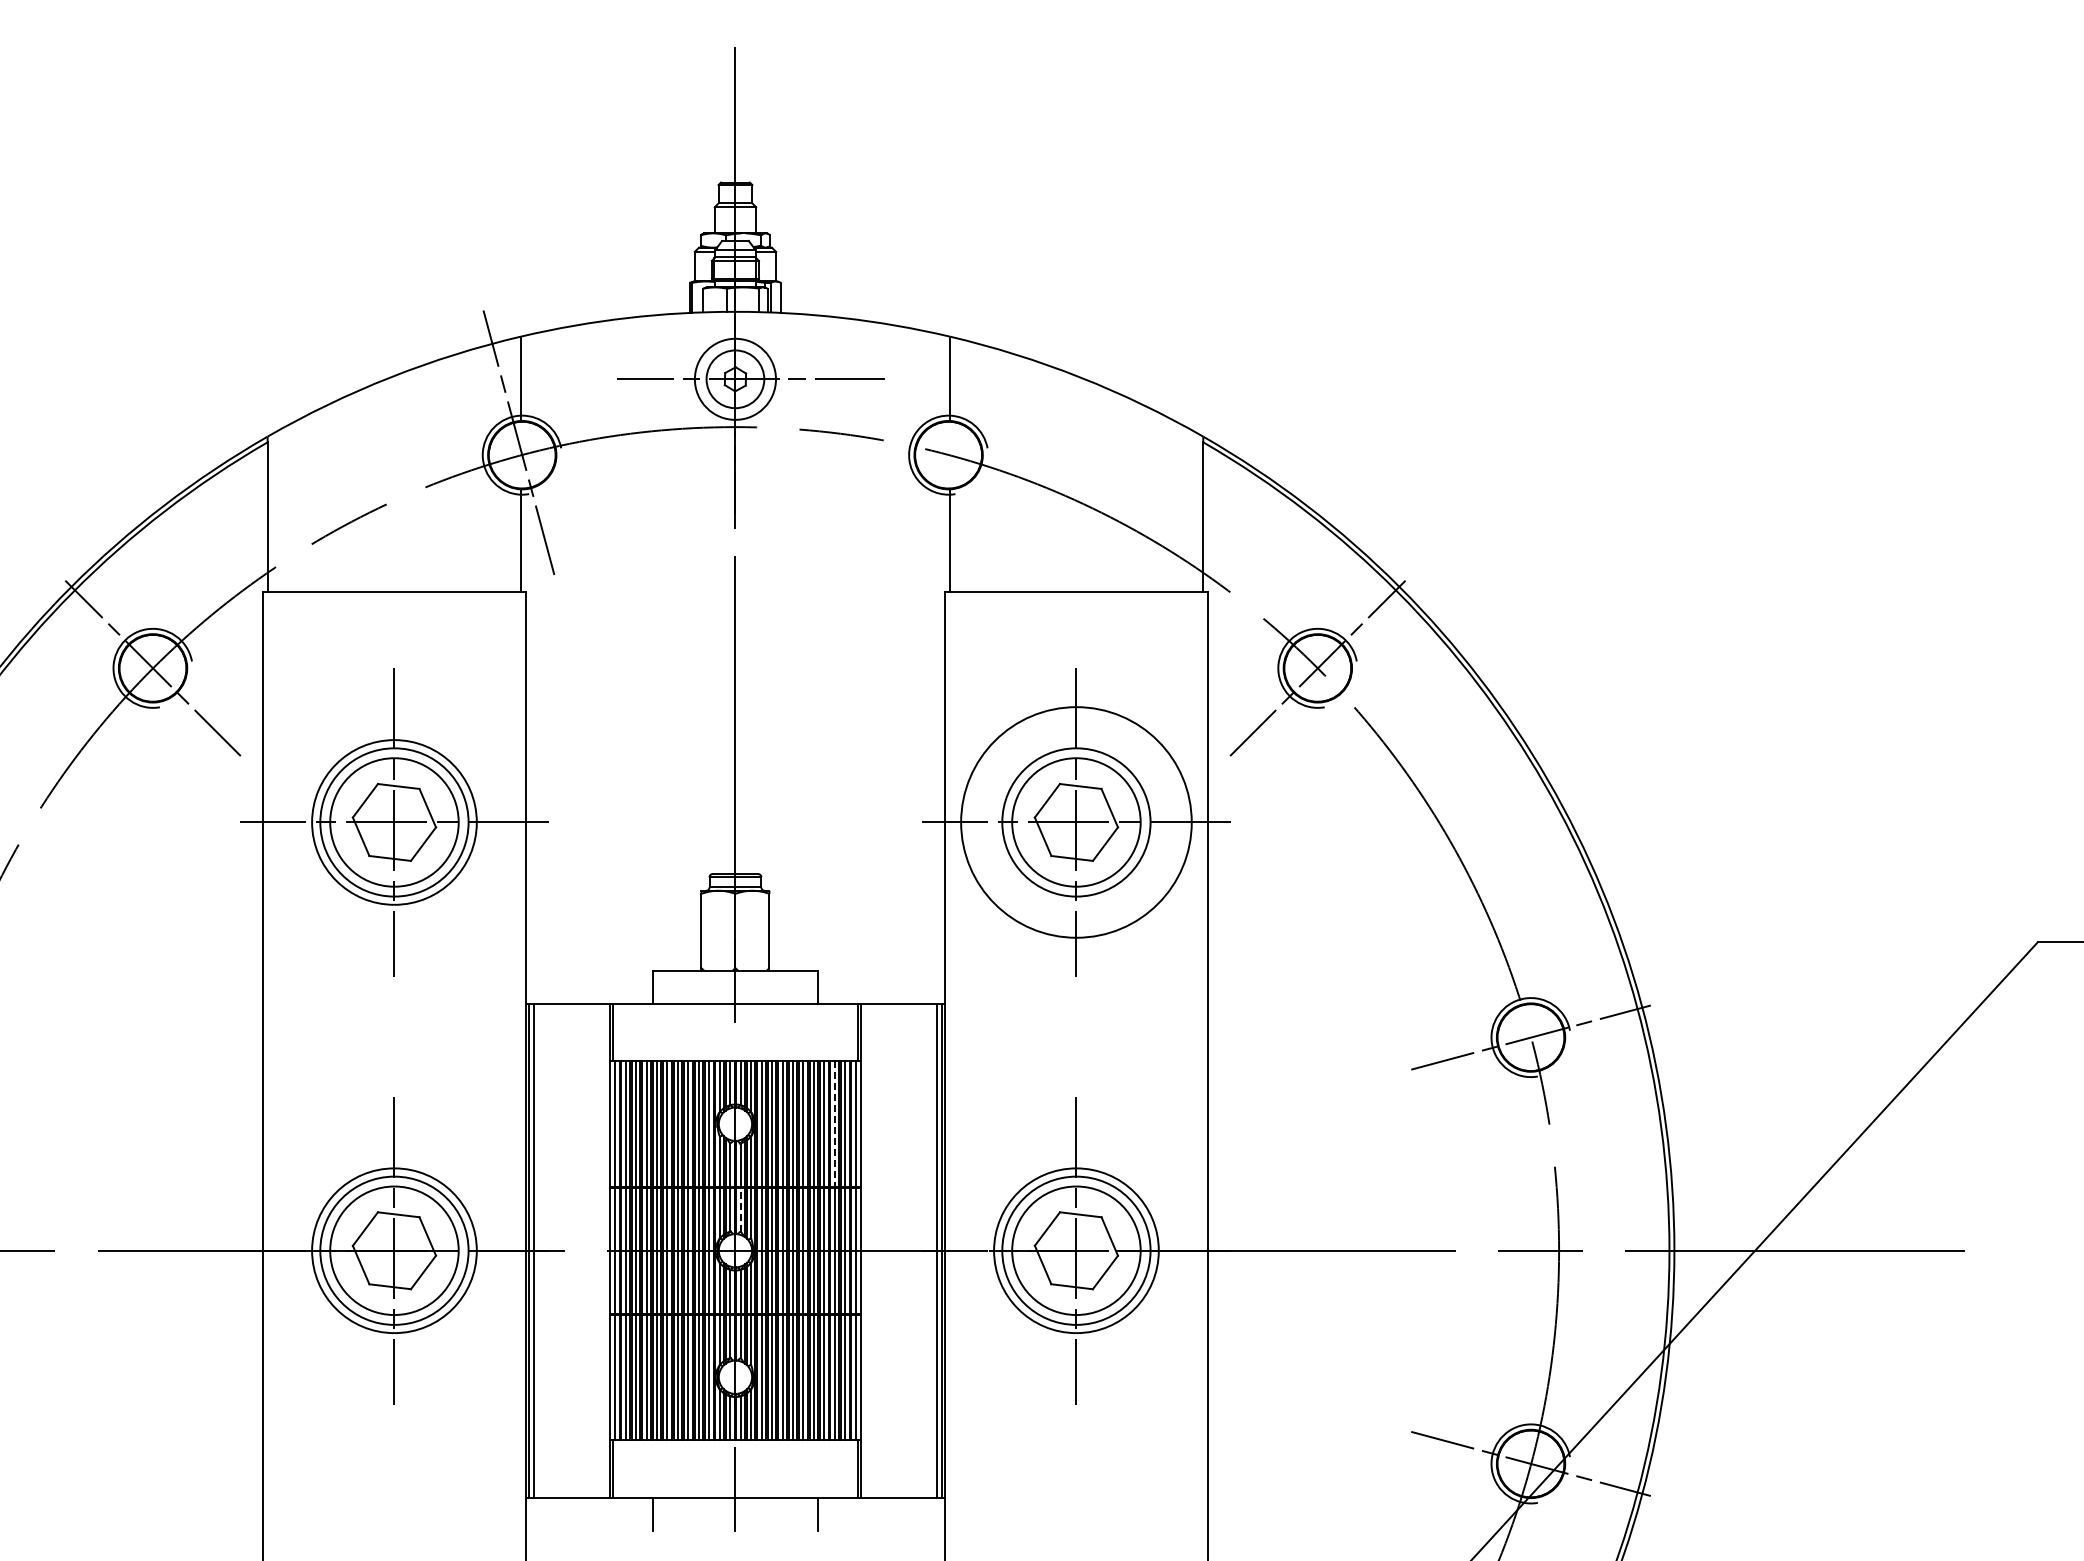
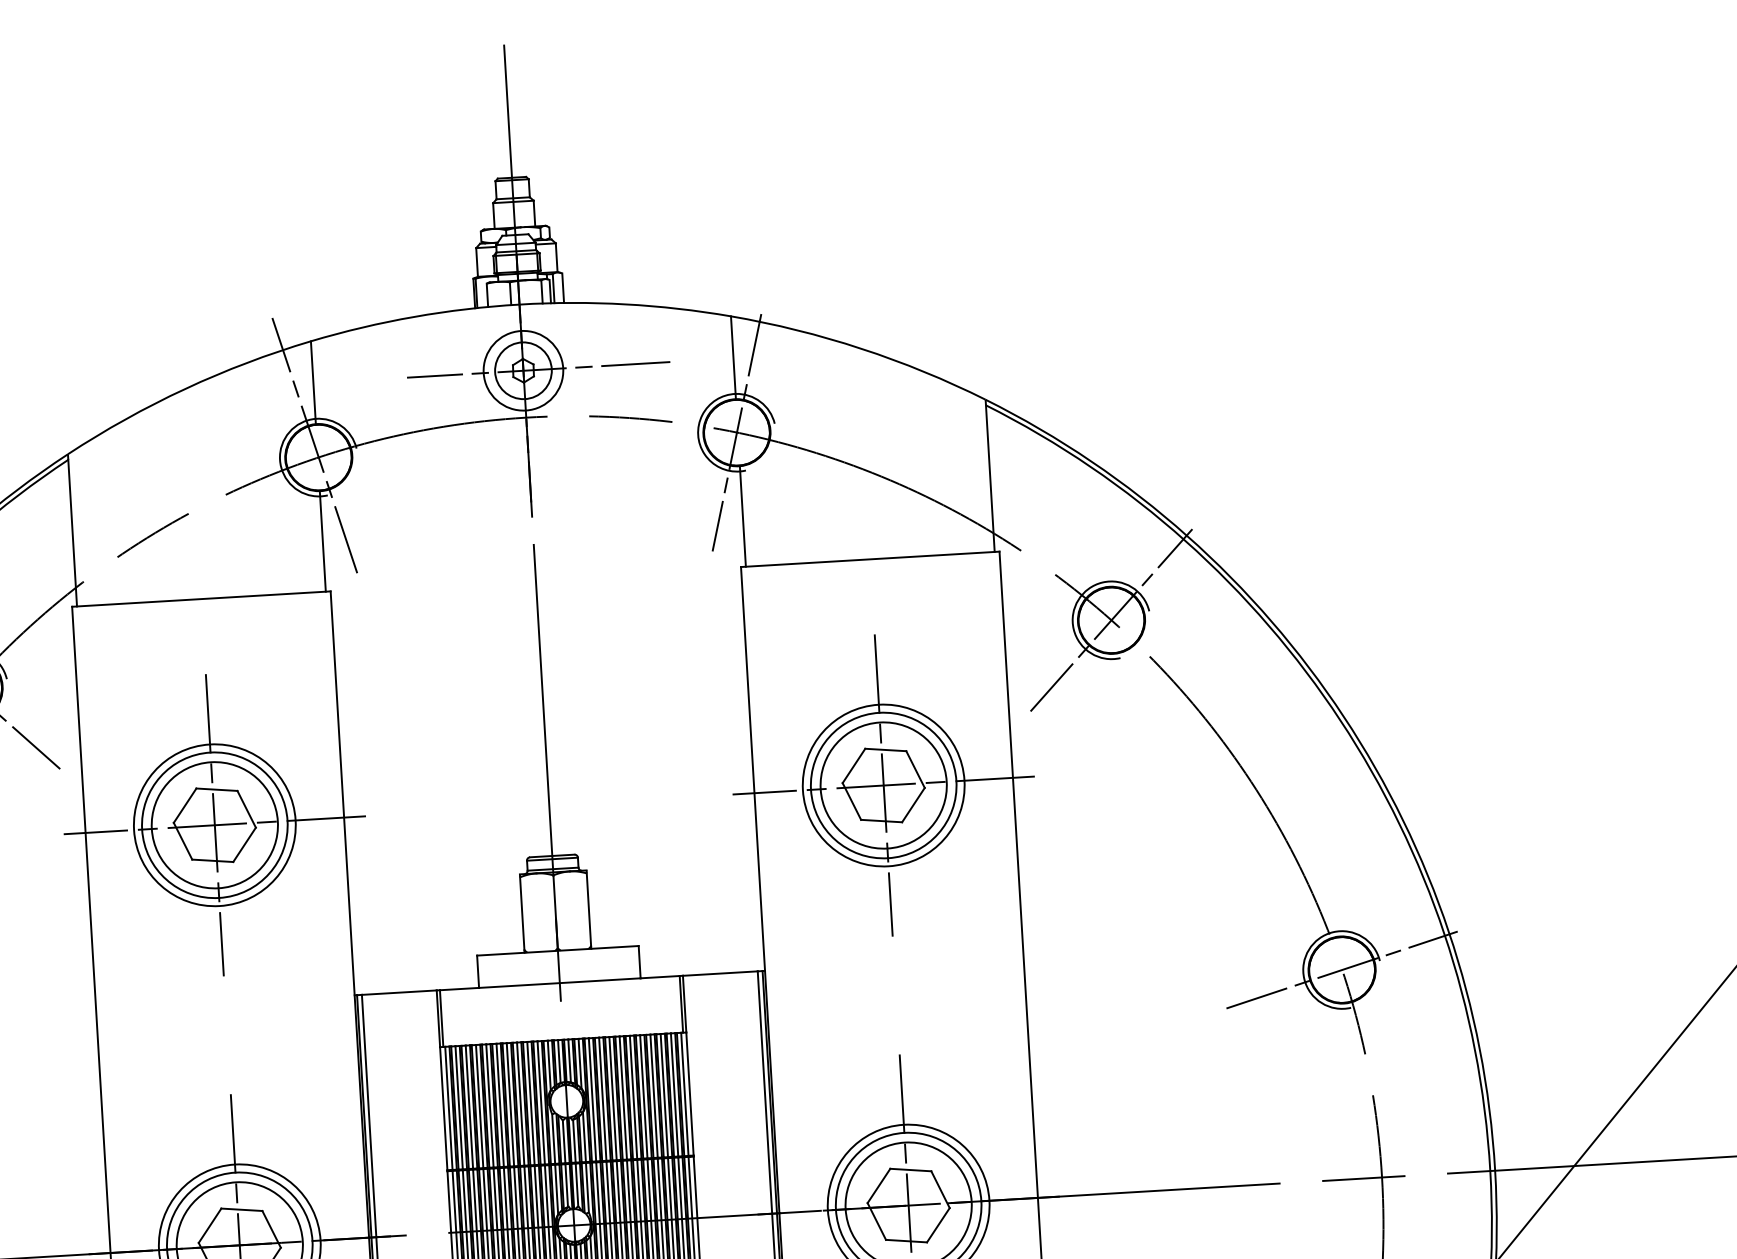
line: (948, 455) -> (736, 433), added
circle: (1076, 822) -> (883, 785), size x0.71
line: (834, 1124) -> (664, 1095), dashed -> solid
line: (740, 1209) -> (576, 1184), dashed -> solid

